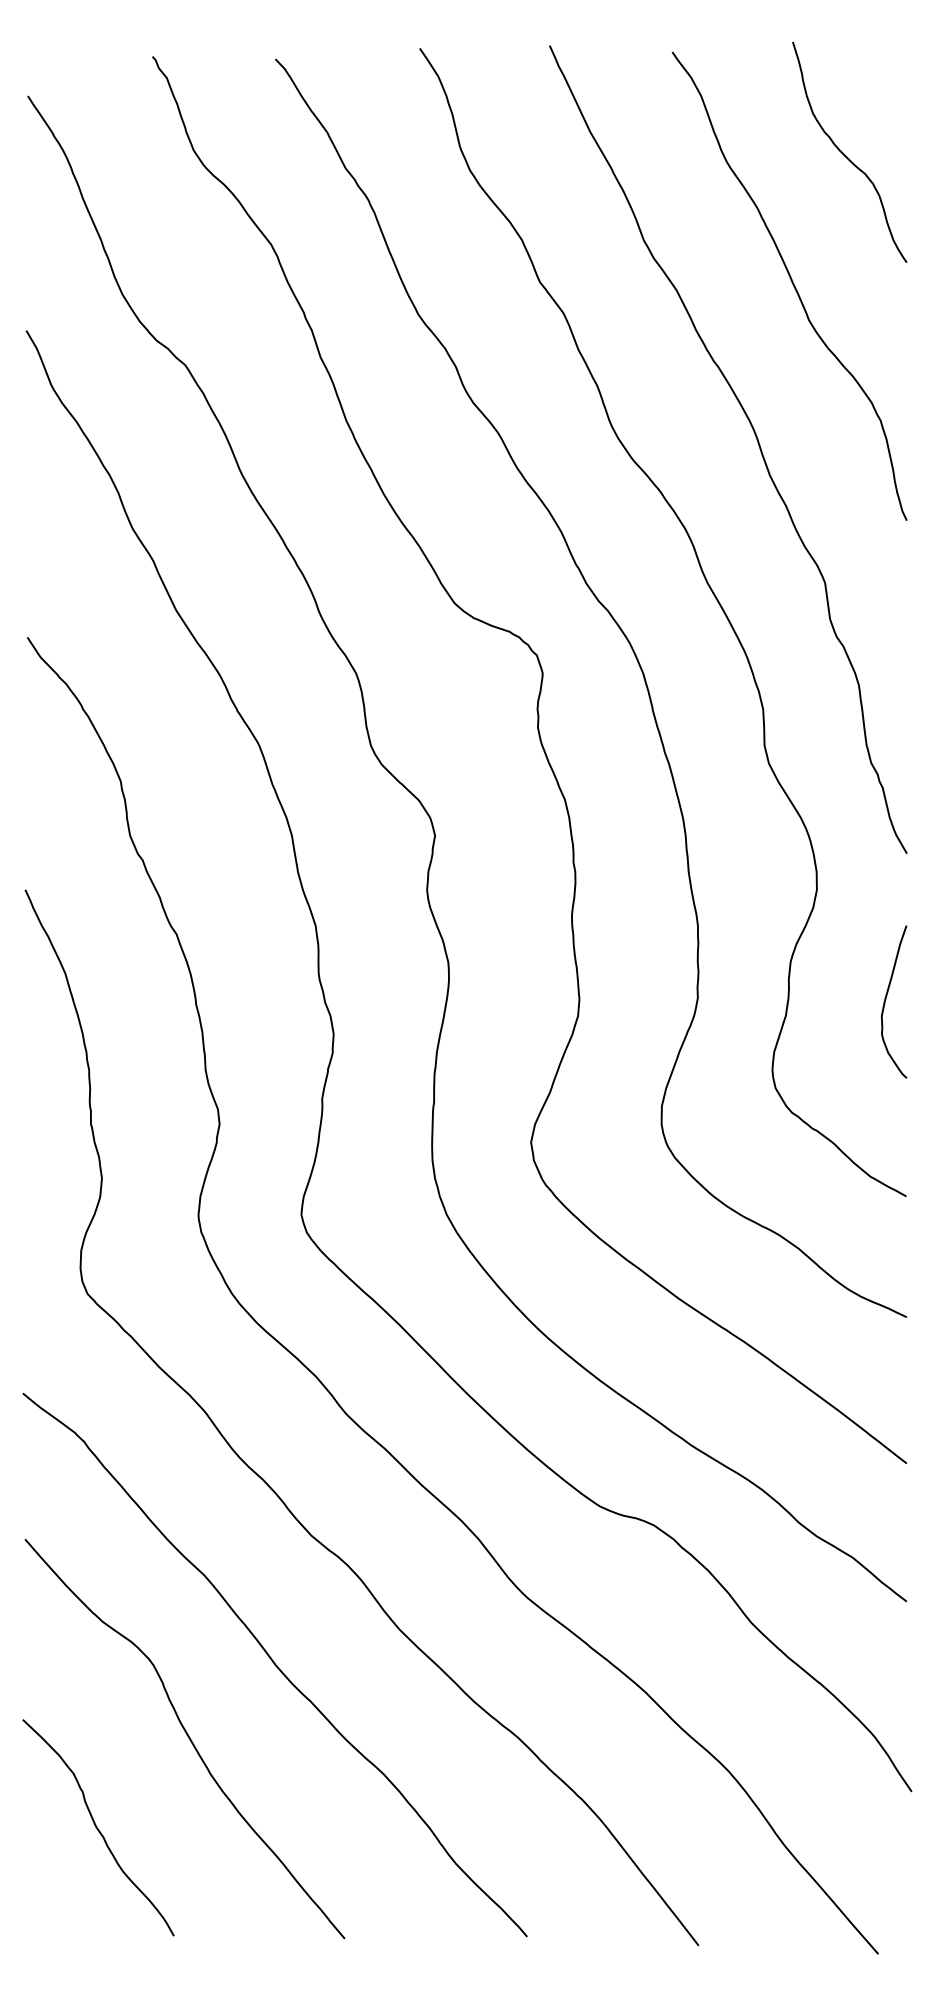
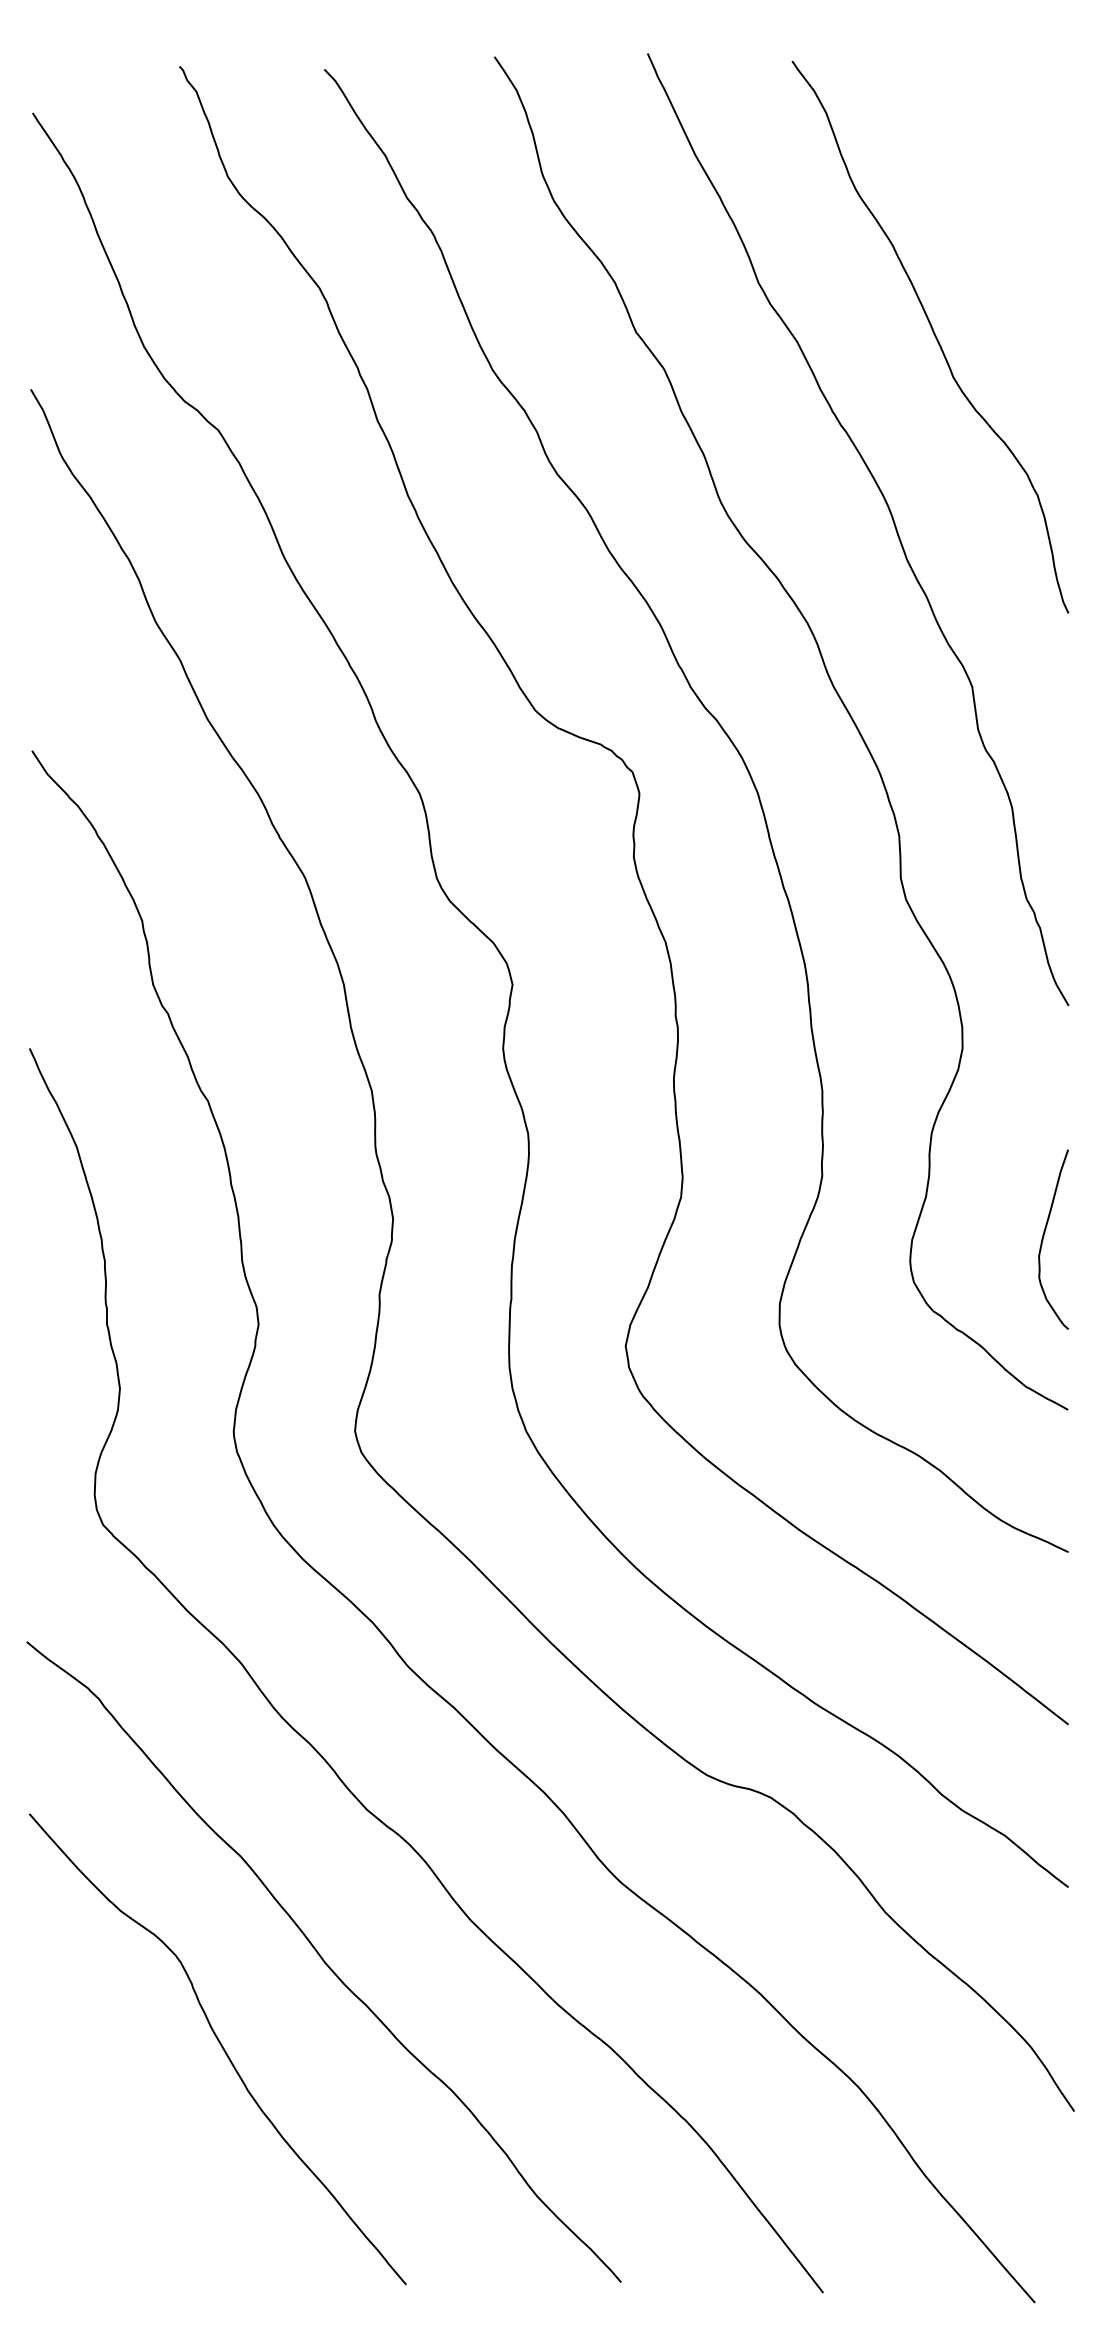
curve: (846, 155) -> (997, 183), removed
curve: (886, 999) -> (1044, 1236), moved
curve: (97, 1827) -> (114, 2153), removed

